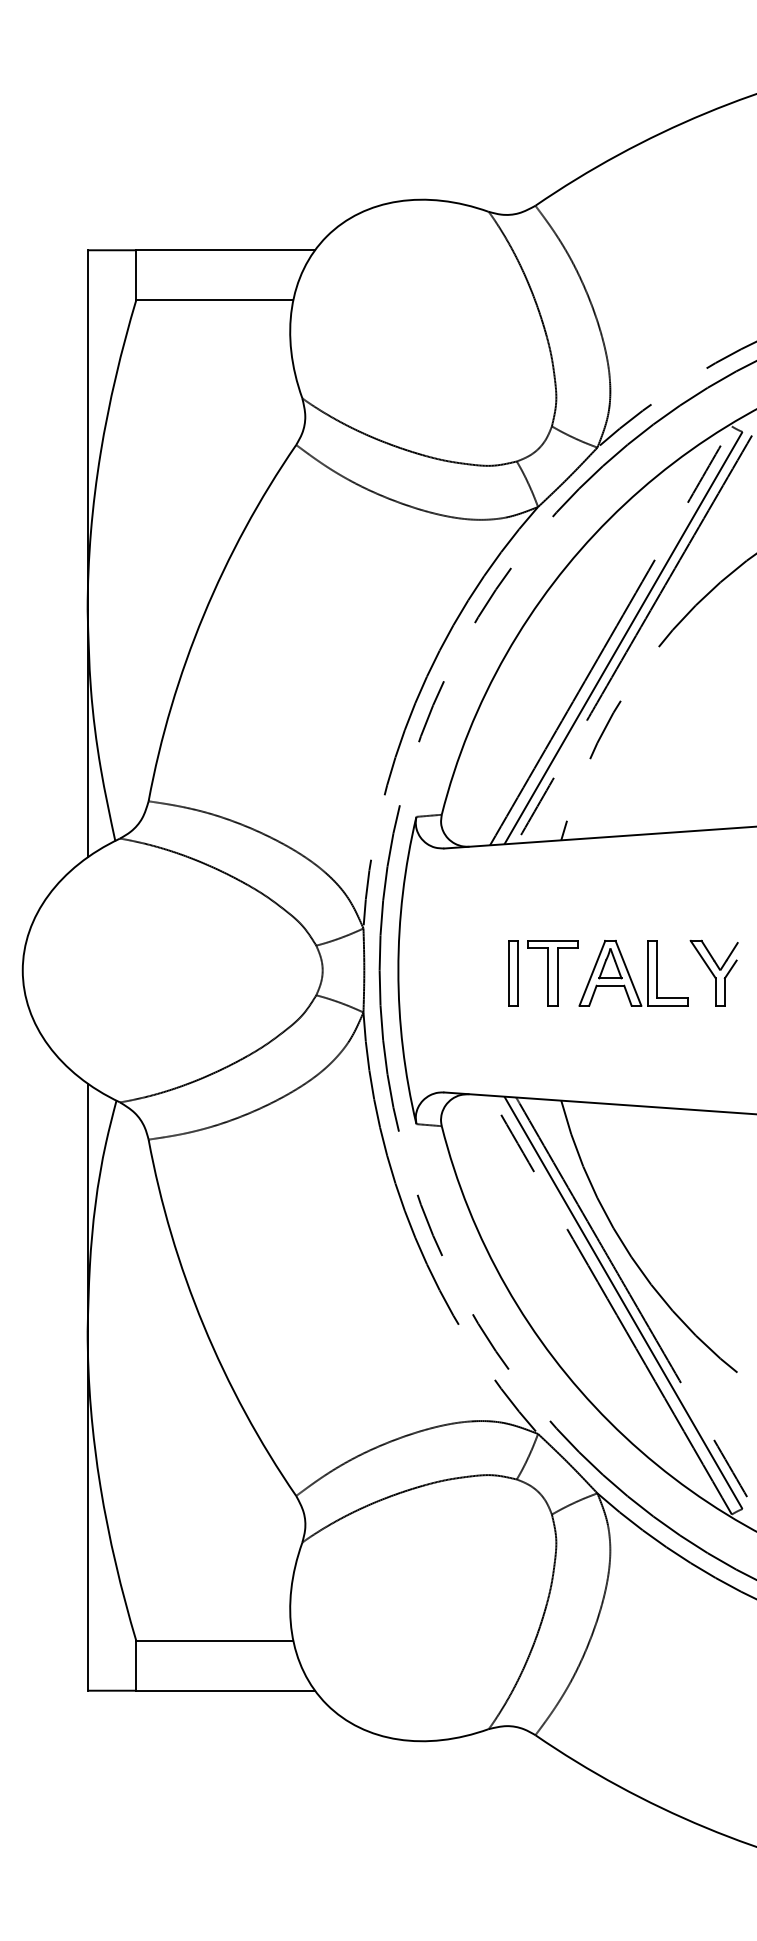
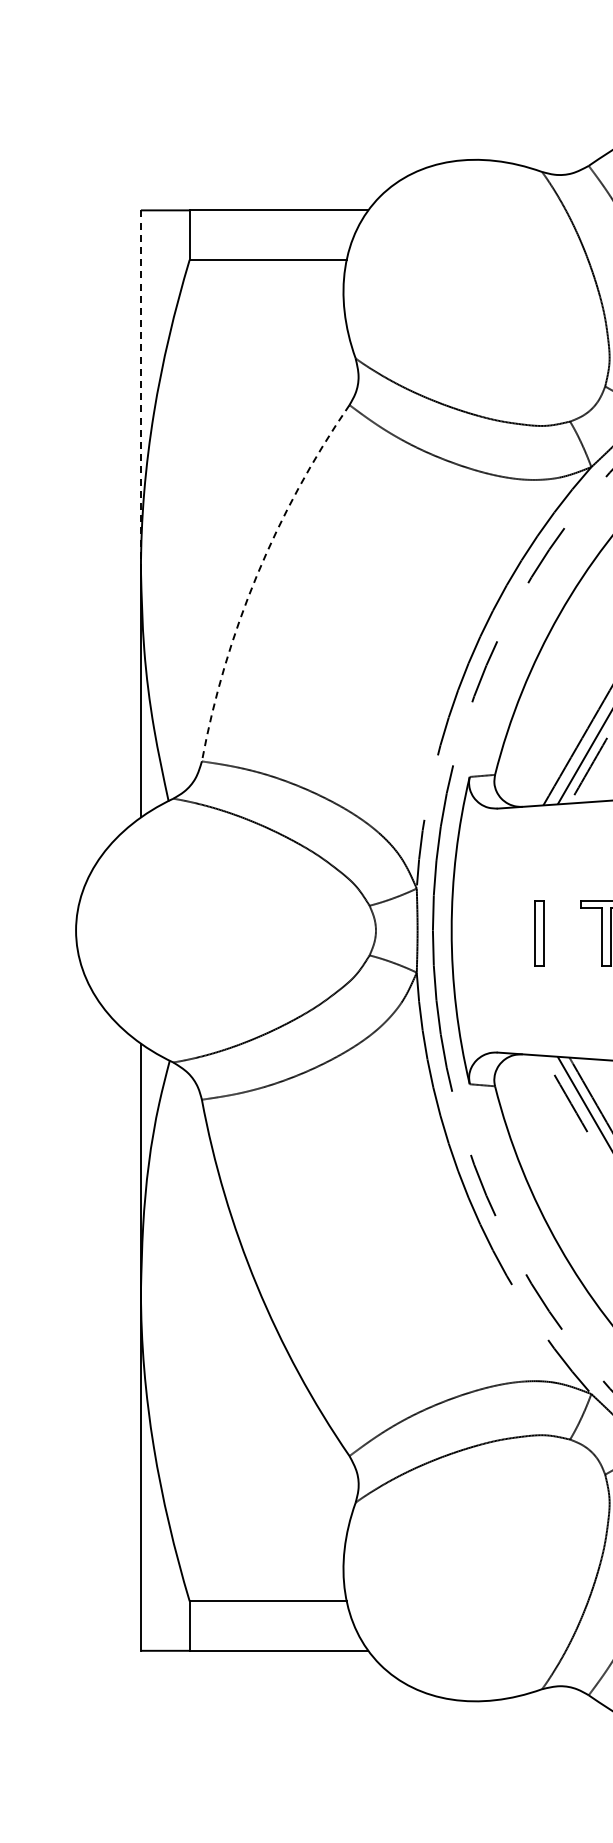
line: (87, 430) -> (140, 390), solid -> dashed
arc: (203, 615) -> (256, 575), solid -> dashed
part: (513, 973) -> (539, 933), moved

